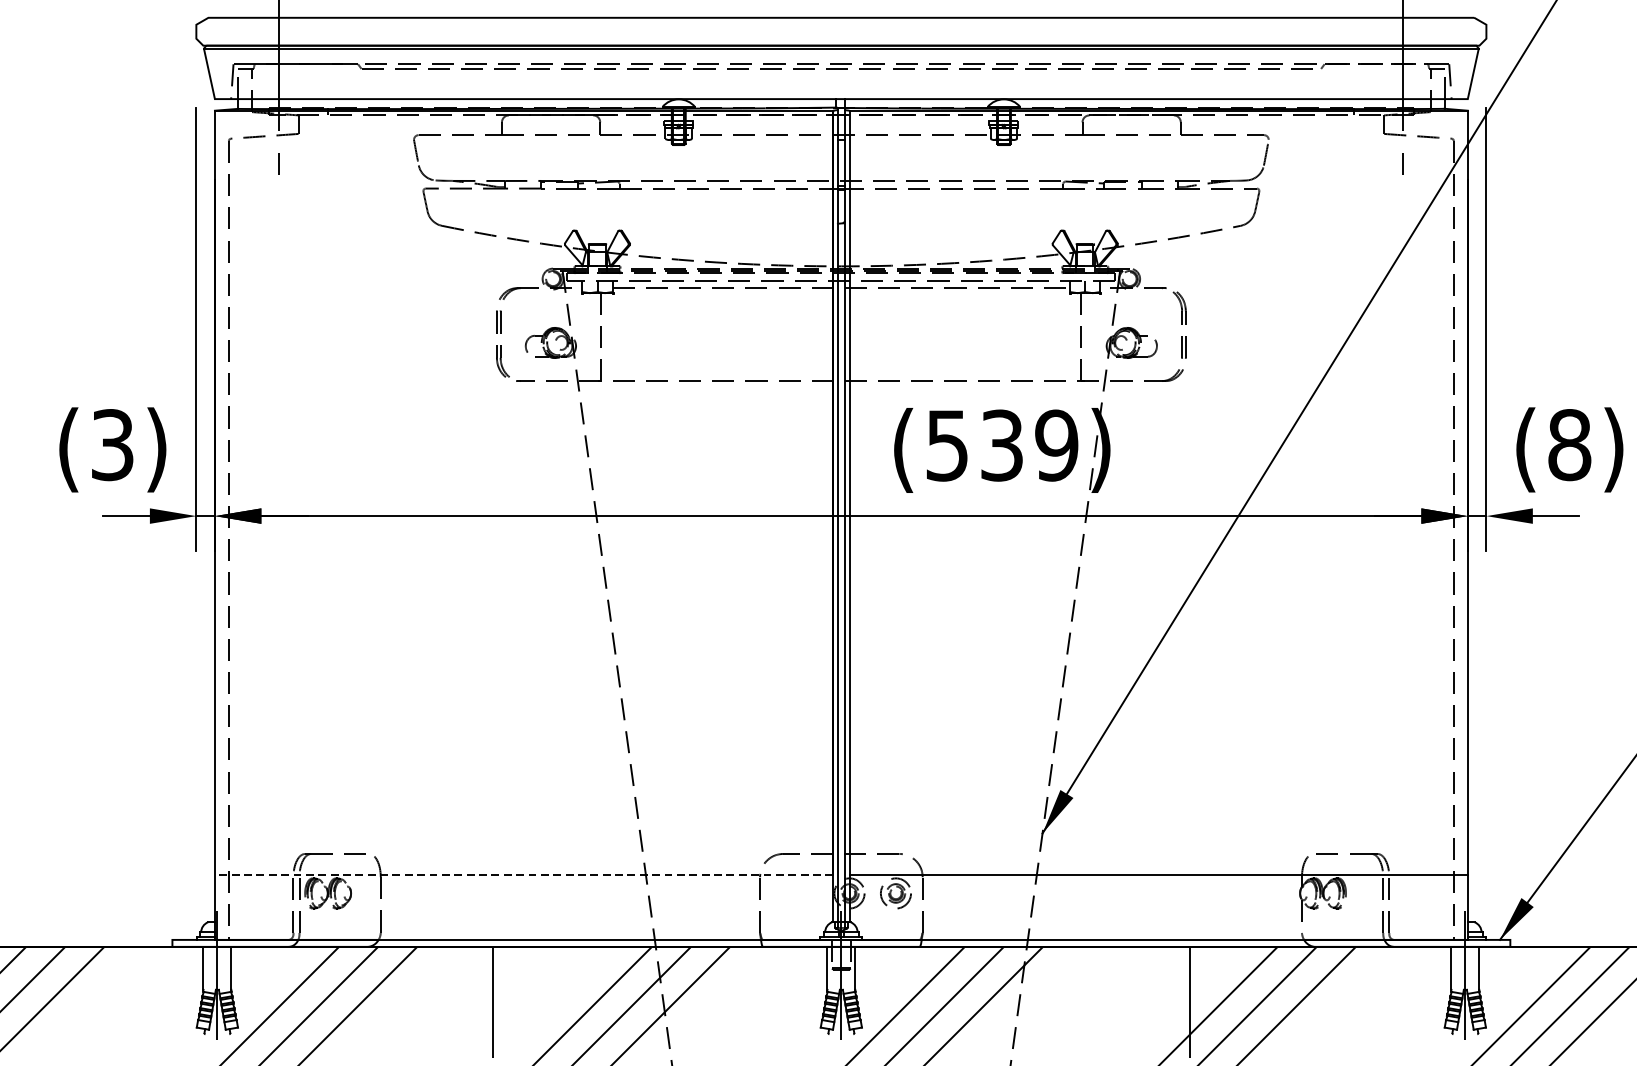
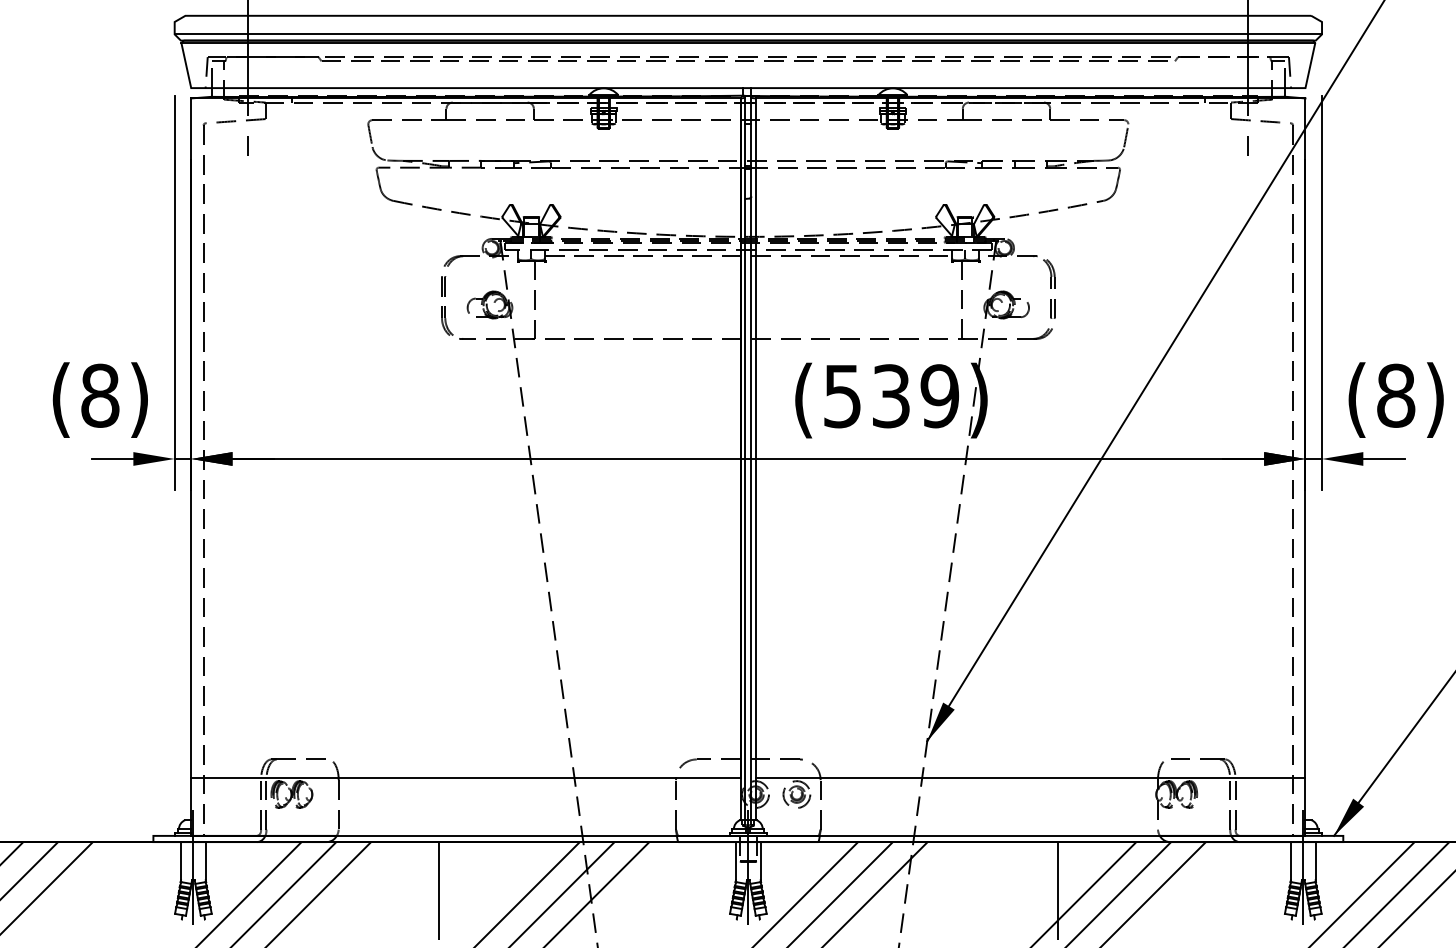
line: (841, 38) -> (748, 34), added
text: (112, 444) -> (100, 395), (3) -> (8)
line: (524, 875) -> (466, 778), dashed -> solid

